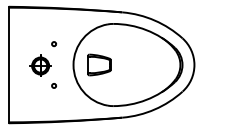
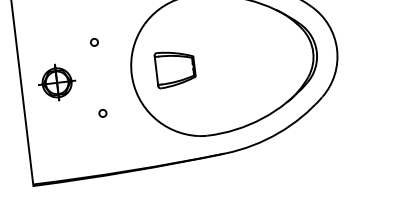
part: (40, 65) -> (56, 82), moved

